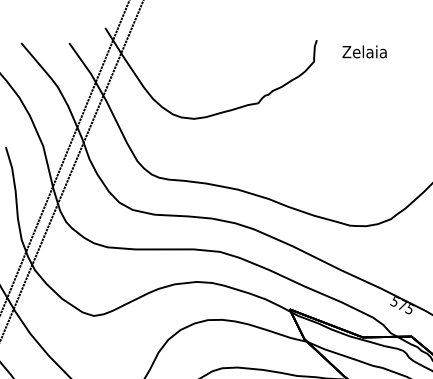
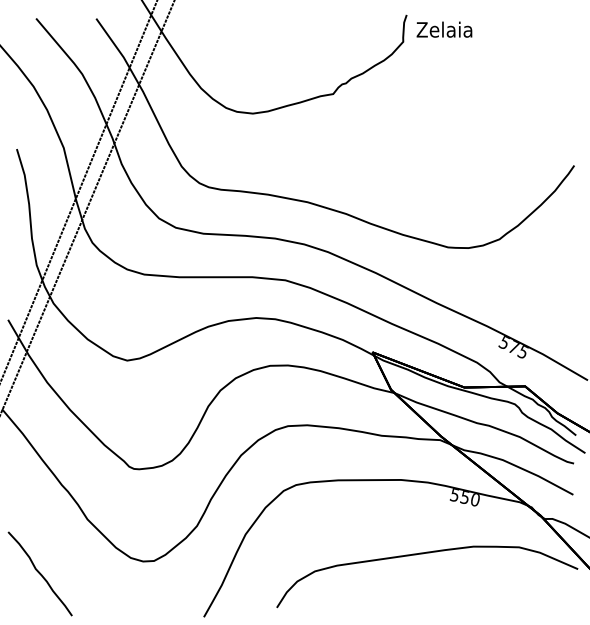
text: (364, 51) -> (444, 29), moved

